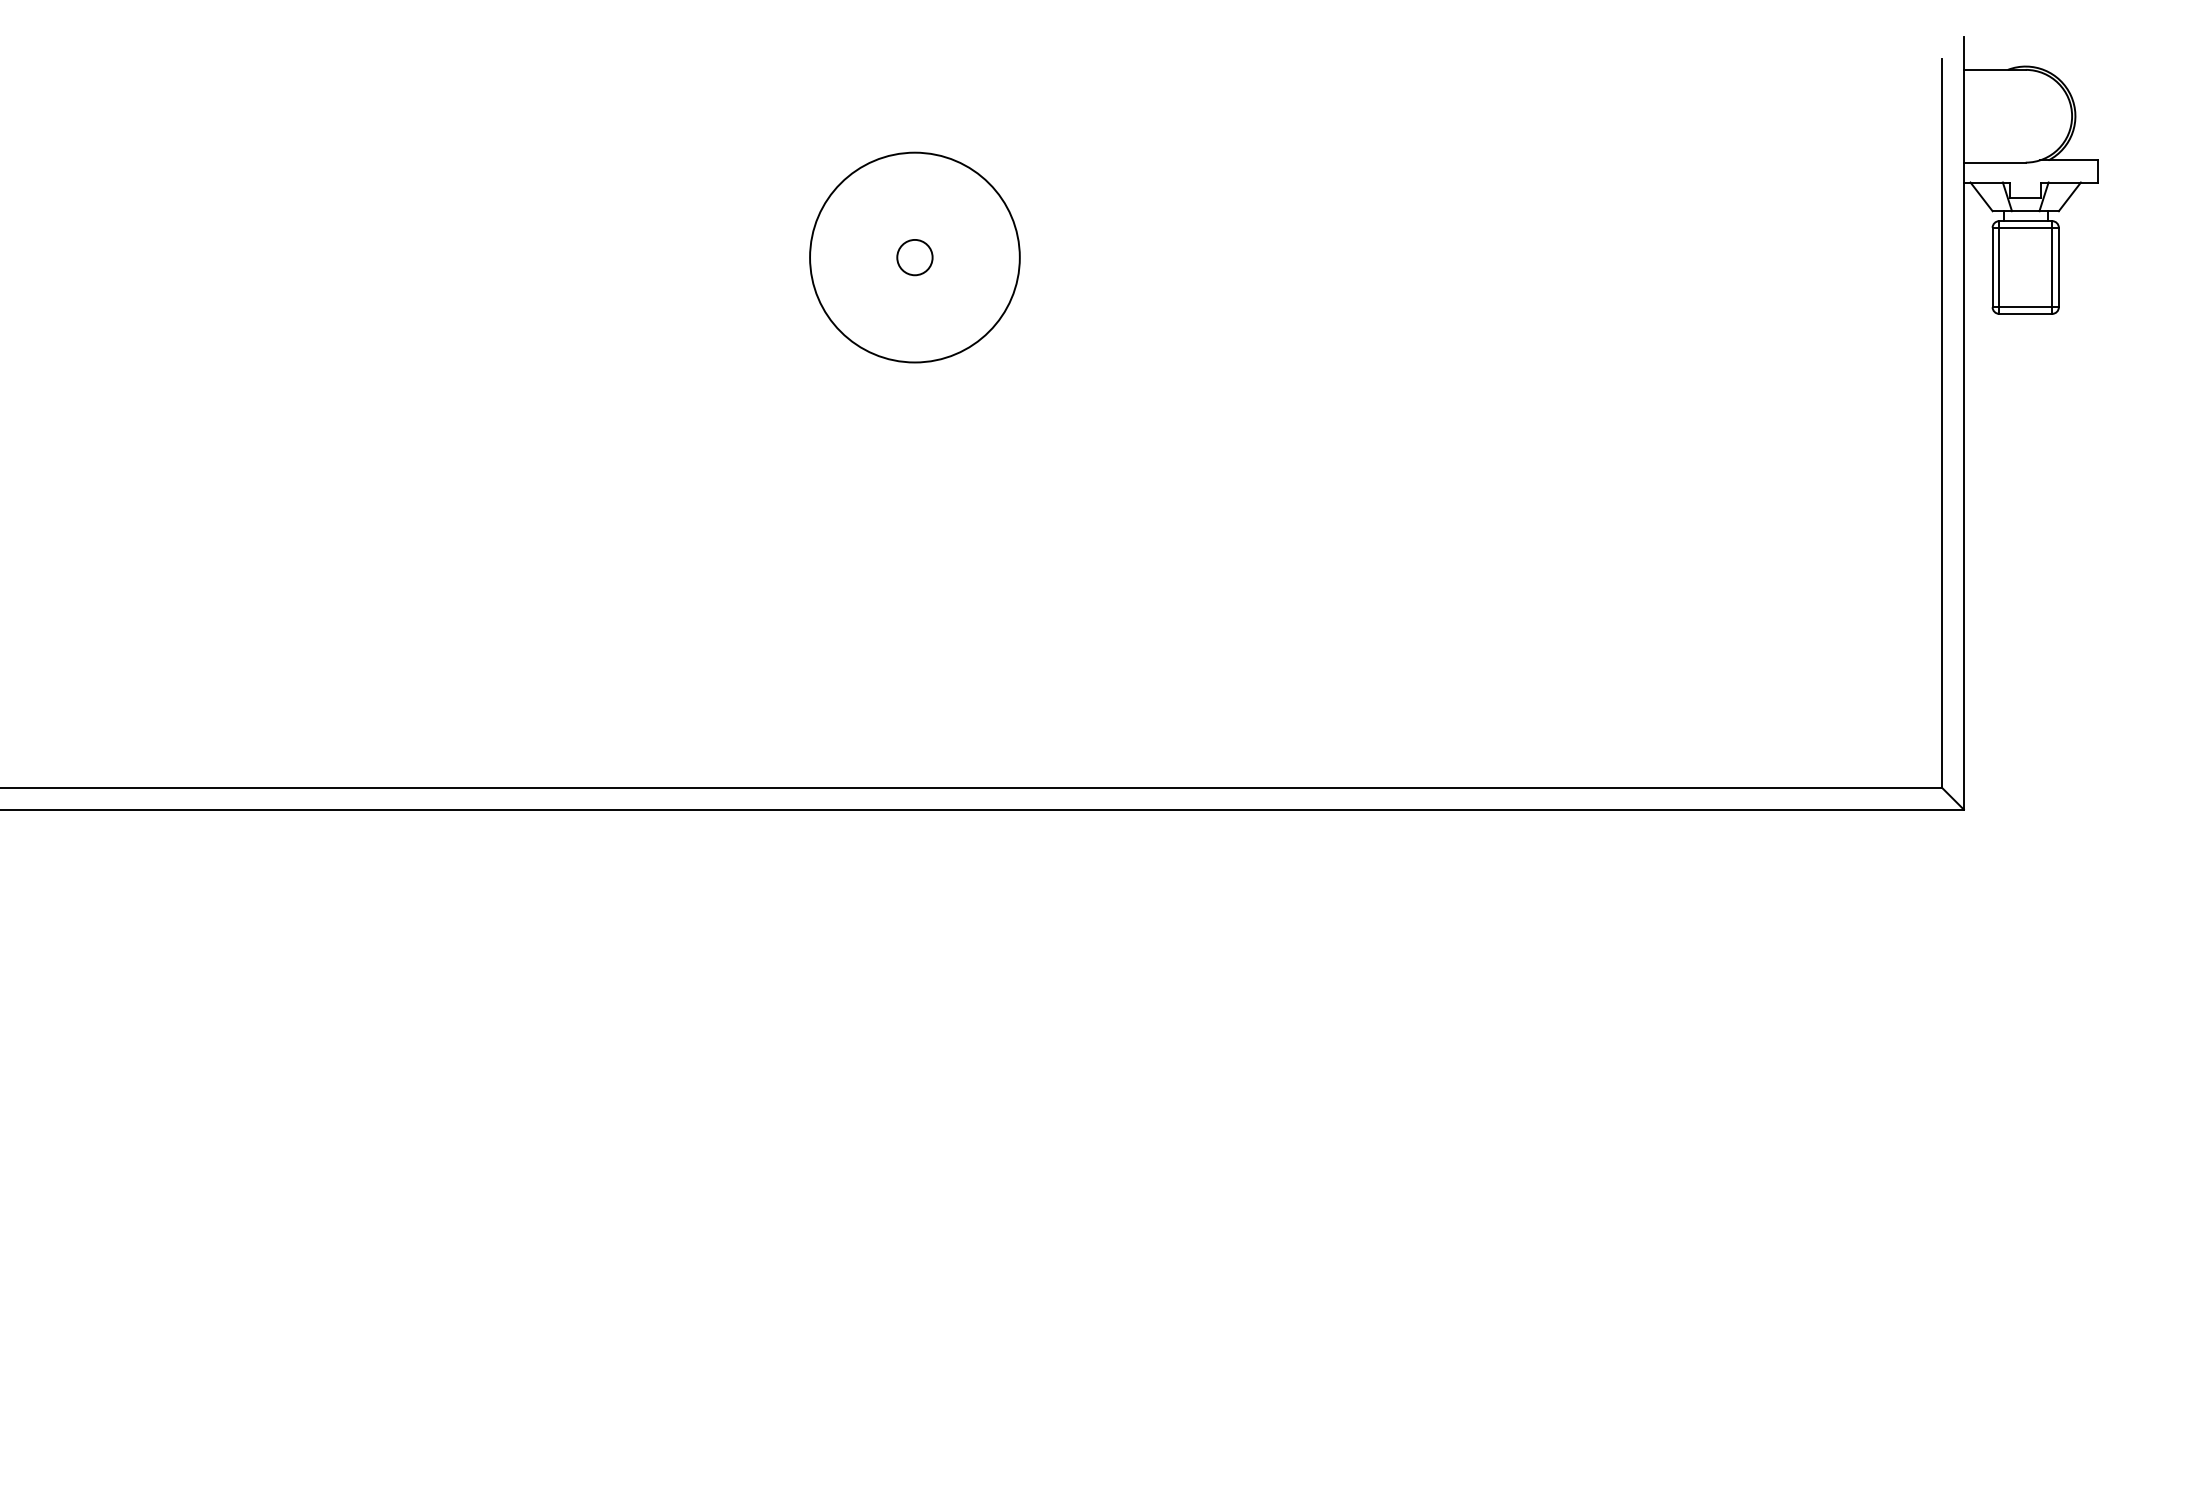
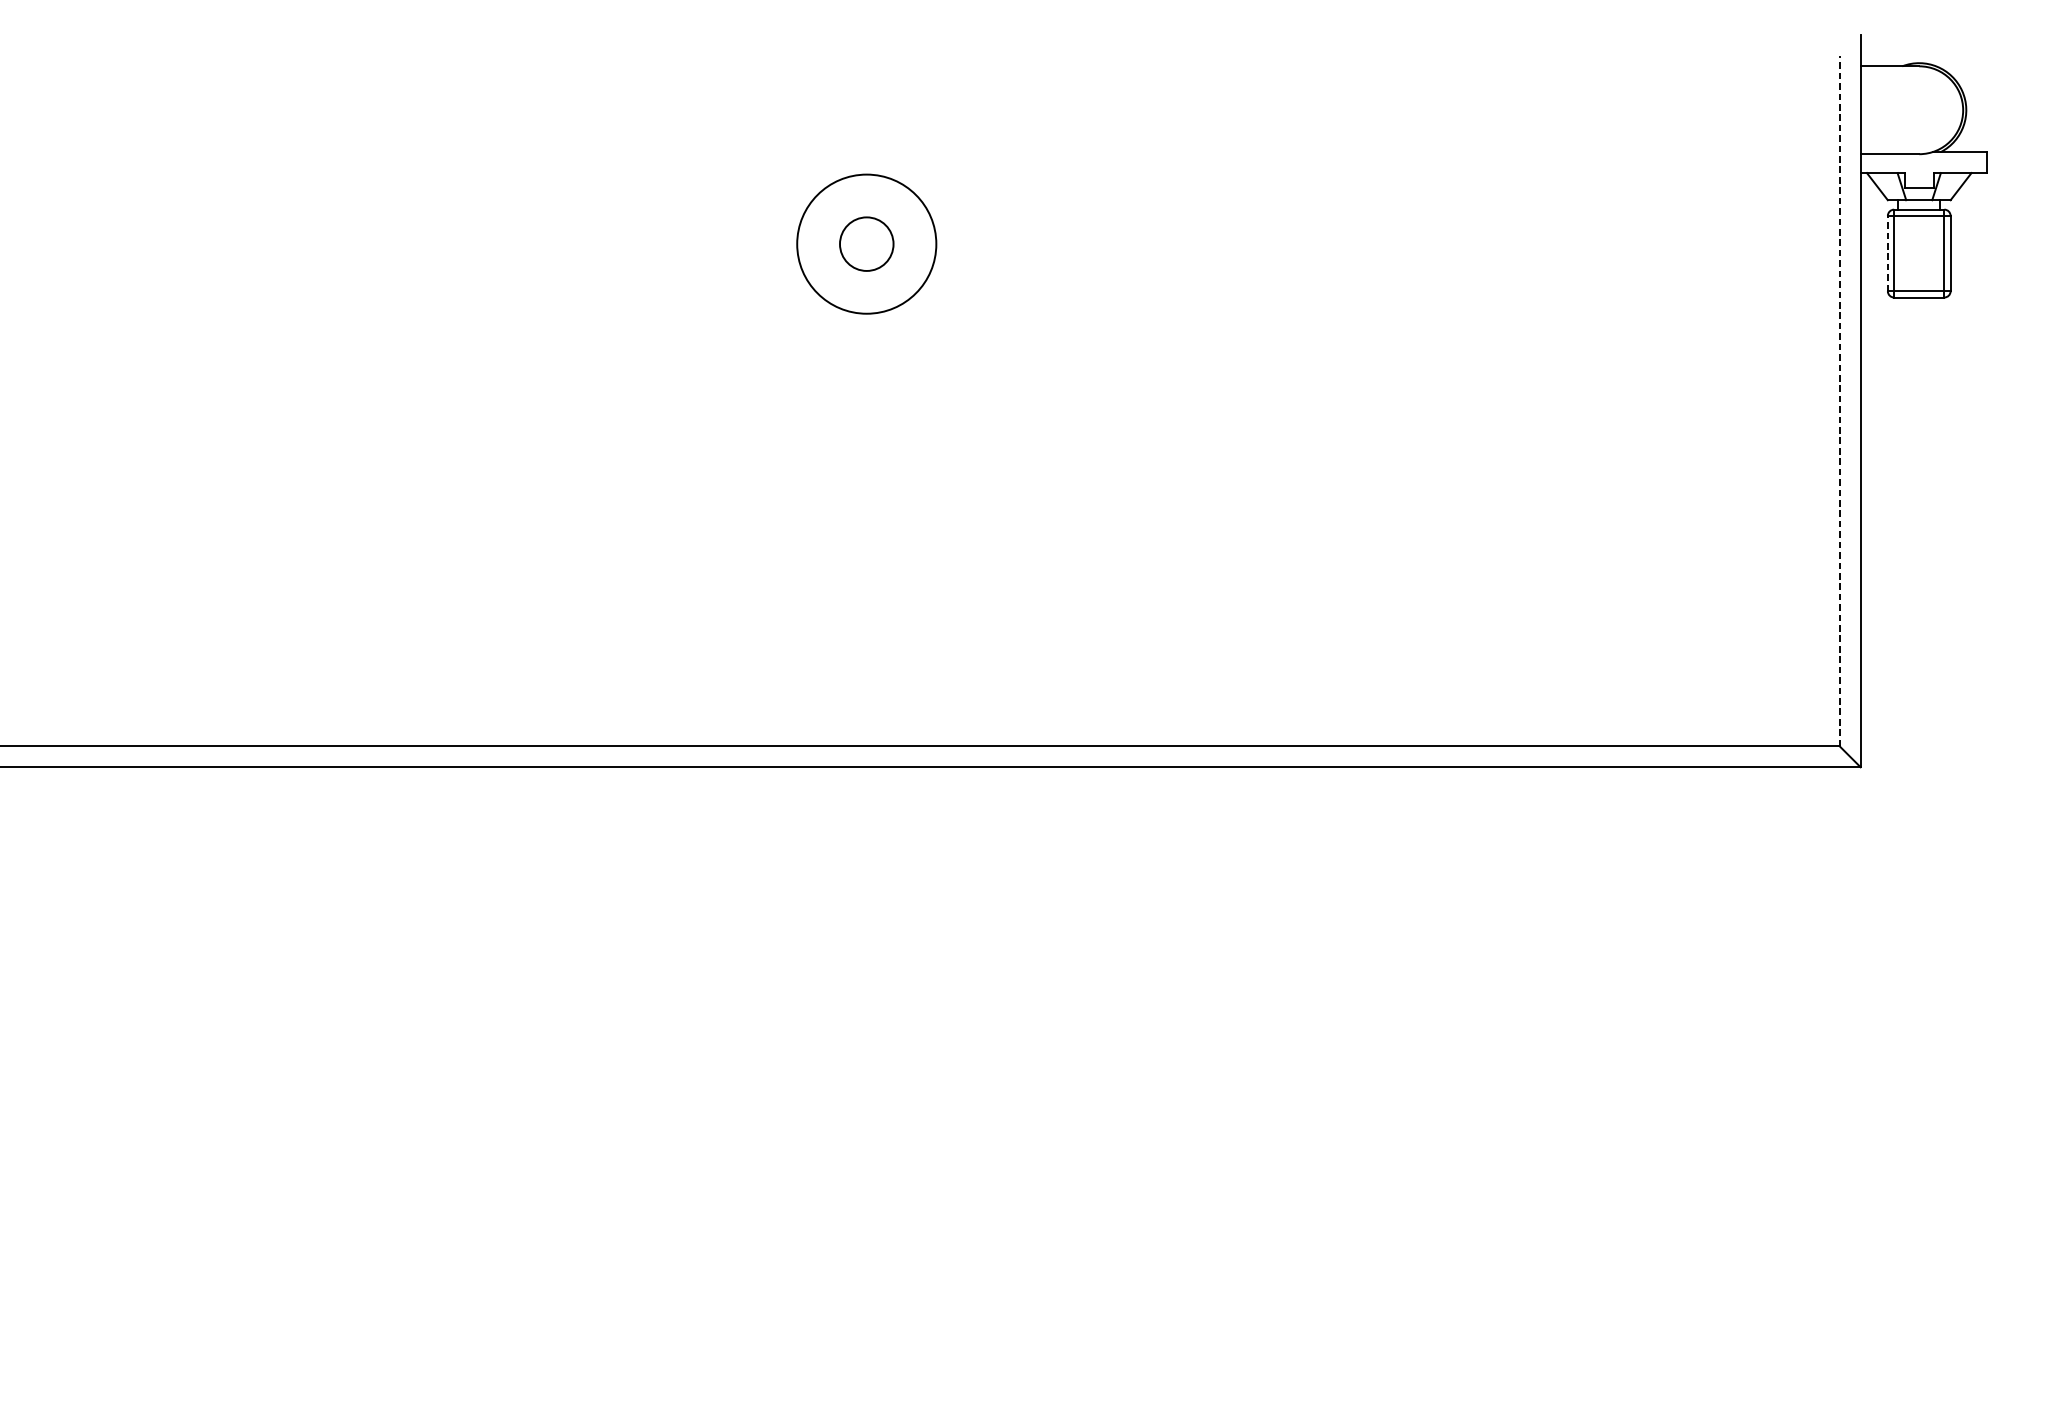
circle: (914, 257) -> (866, 244), size x0.7
circle: (914, 257) -> (866, 244), size x1.6
line: (1992, 267) -> (1887, 253), solid -> dashed
line: (1941, 422) -> (1839, 400), solid -> dashed

